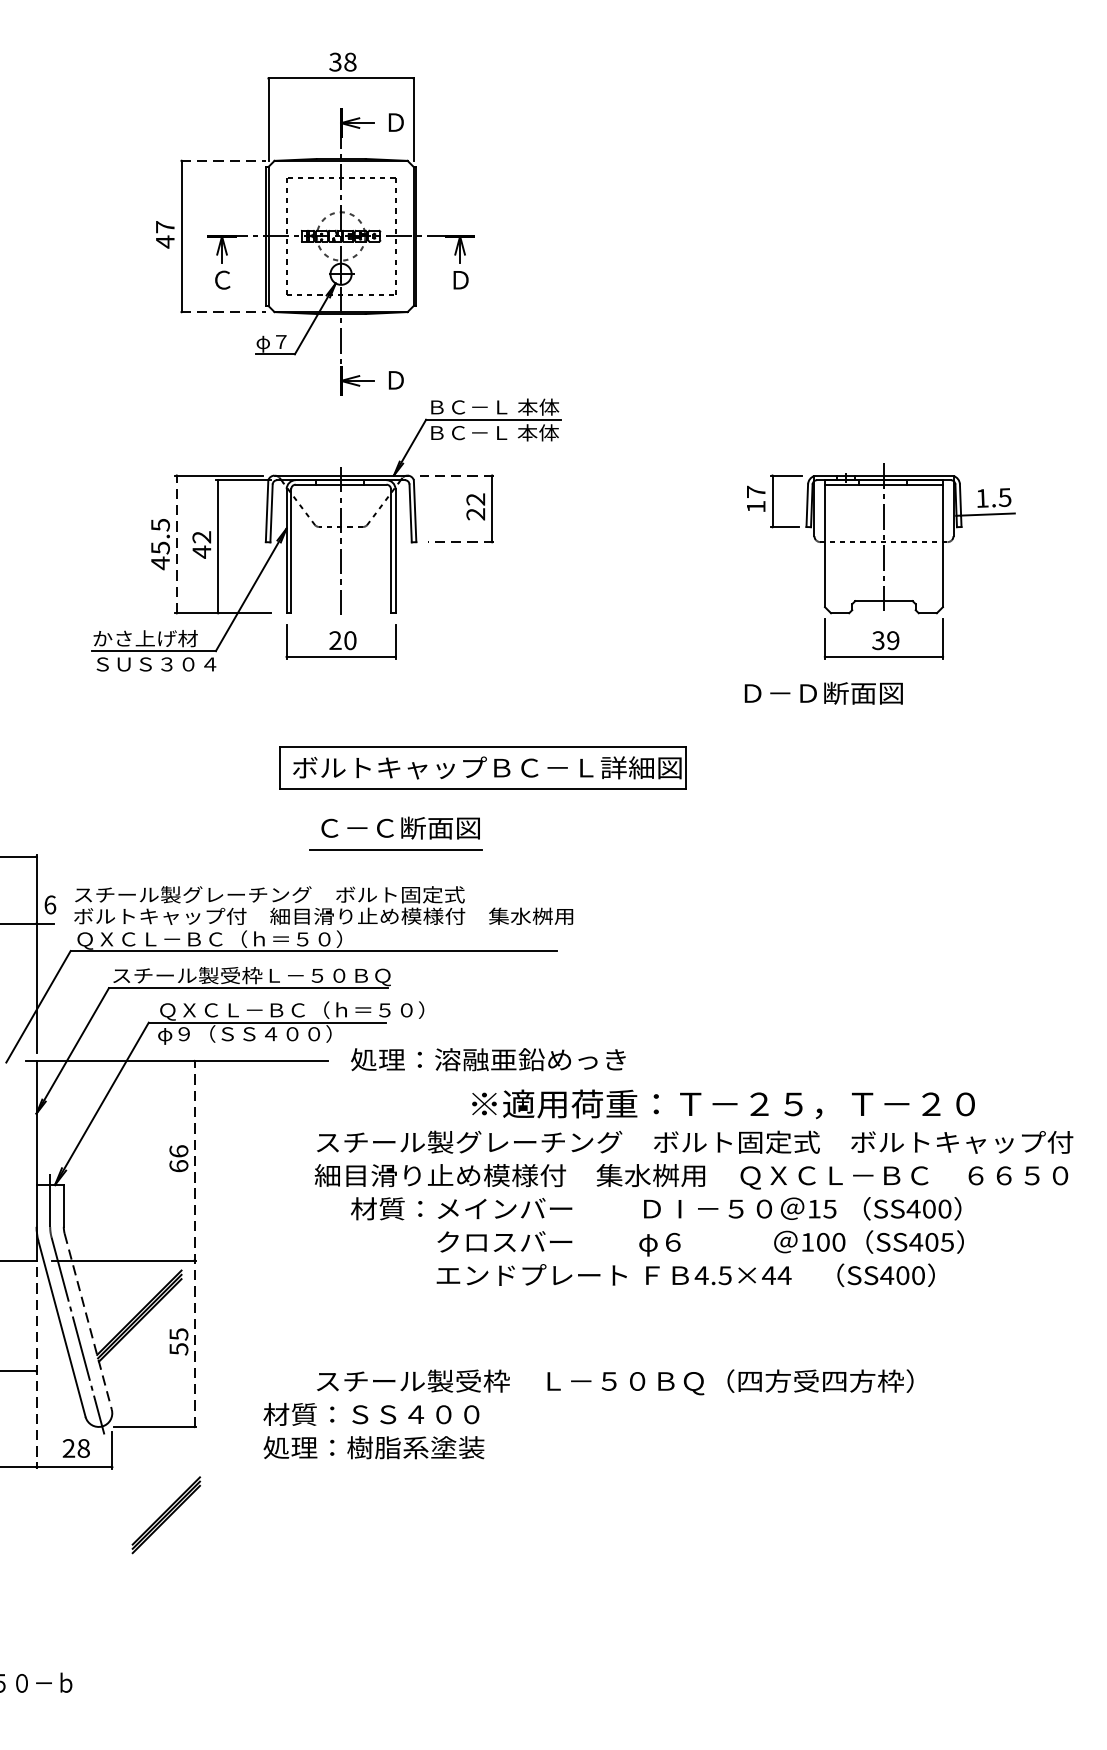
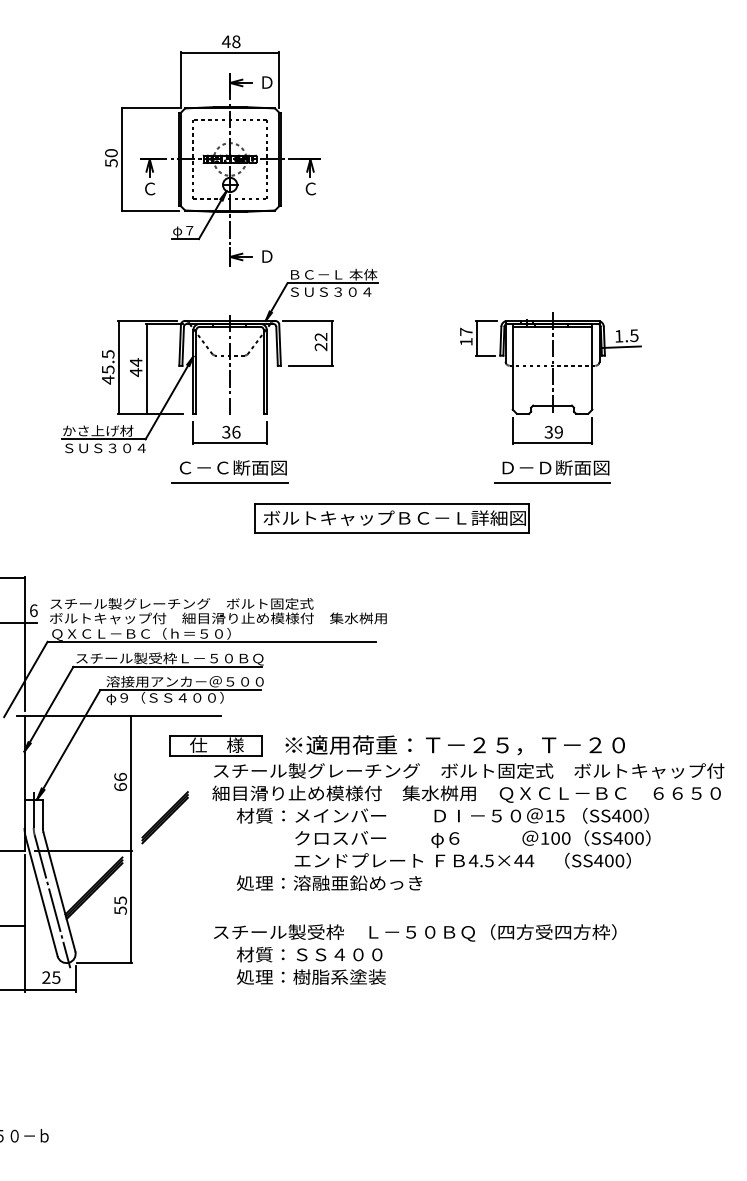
text: (334, 61) -> (225, 41), 38 -> 48
line: (223, 160) -> (150, 108), dashed -> solid
text: (165, 235) -> (111, 158), 47 -> 50
text: (460, 279) -> (310, 188), Ｄ -> Ｃ
line: (223, 312) -> (150, 210), dashed -> solid
text: (494, 432) -> (333, 291), ＢＣ－Ｌ 本体 -> ＳＵＳ３０４
line: (455, 475) -> (307, 320), dashed -> solid
text: (200, 537) -> (135, 362), 42 -> 44
line: (460, 541) -> (310, 365), dashed -> solid
line: (177, 543) -> (119, 366), dashed -> solid
part: (880, 560) -> (550, 378), moved
text: (343, 640) -> (231, 432), 20 -> 36
line: (818, 715) -> (552, 482), added
part: (482, 768) -> (391, 518), moved
part: (394, 833) -> (229, 471), moved
text: (291, 1009) -> (196, 681), ＱＸＣＬ－ＢＣ（ｈ＝５０） -> 溶接用アンカ－＠５００
text: (488, 1058) -> (329, 882), moved
part: (319, 1104) -> (215, 745), added
text: (722, 1104) -> (454, 745), moved
text: (947, 1242) -> (639, 838), SS405 -> SS400
line: (195, 1243) -> (131, 839), dashed -> solid
line: (88, 1322) -> (59, 892), dashed -> solid
line: (36, 1368) -> (24, 923), dashed -> solid
text: (372, 1430) -> (310, 965), moved
text: (83, 1448) -> (56, 977), 28 -> 25
part: (165, 1514) -> (164, 817), moved

